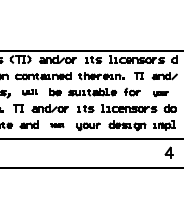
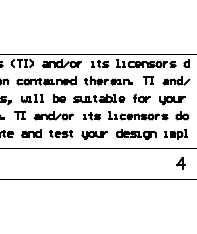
part: (29, 92) -> (31, 98), size x1.43
part: (160, 93) -> (171, 99), size x1.67
part: (57, 125) -> (61, 134), size x1.67

